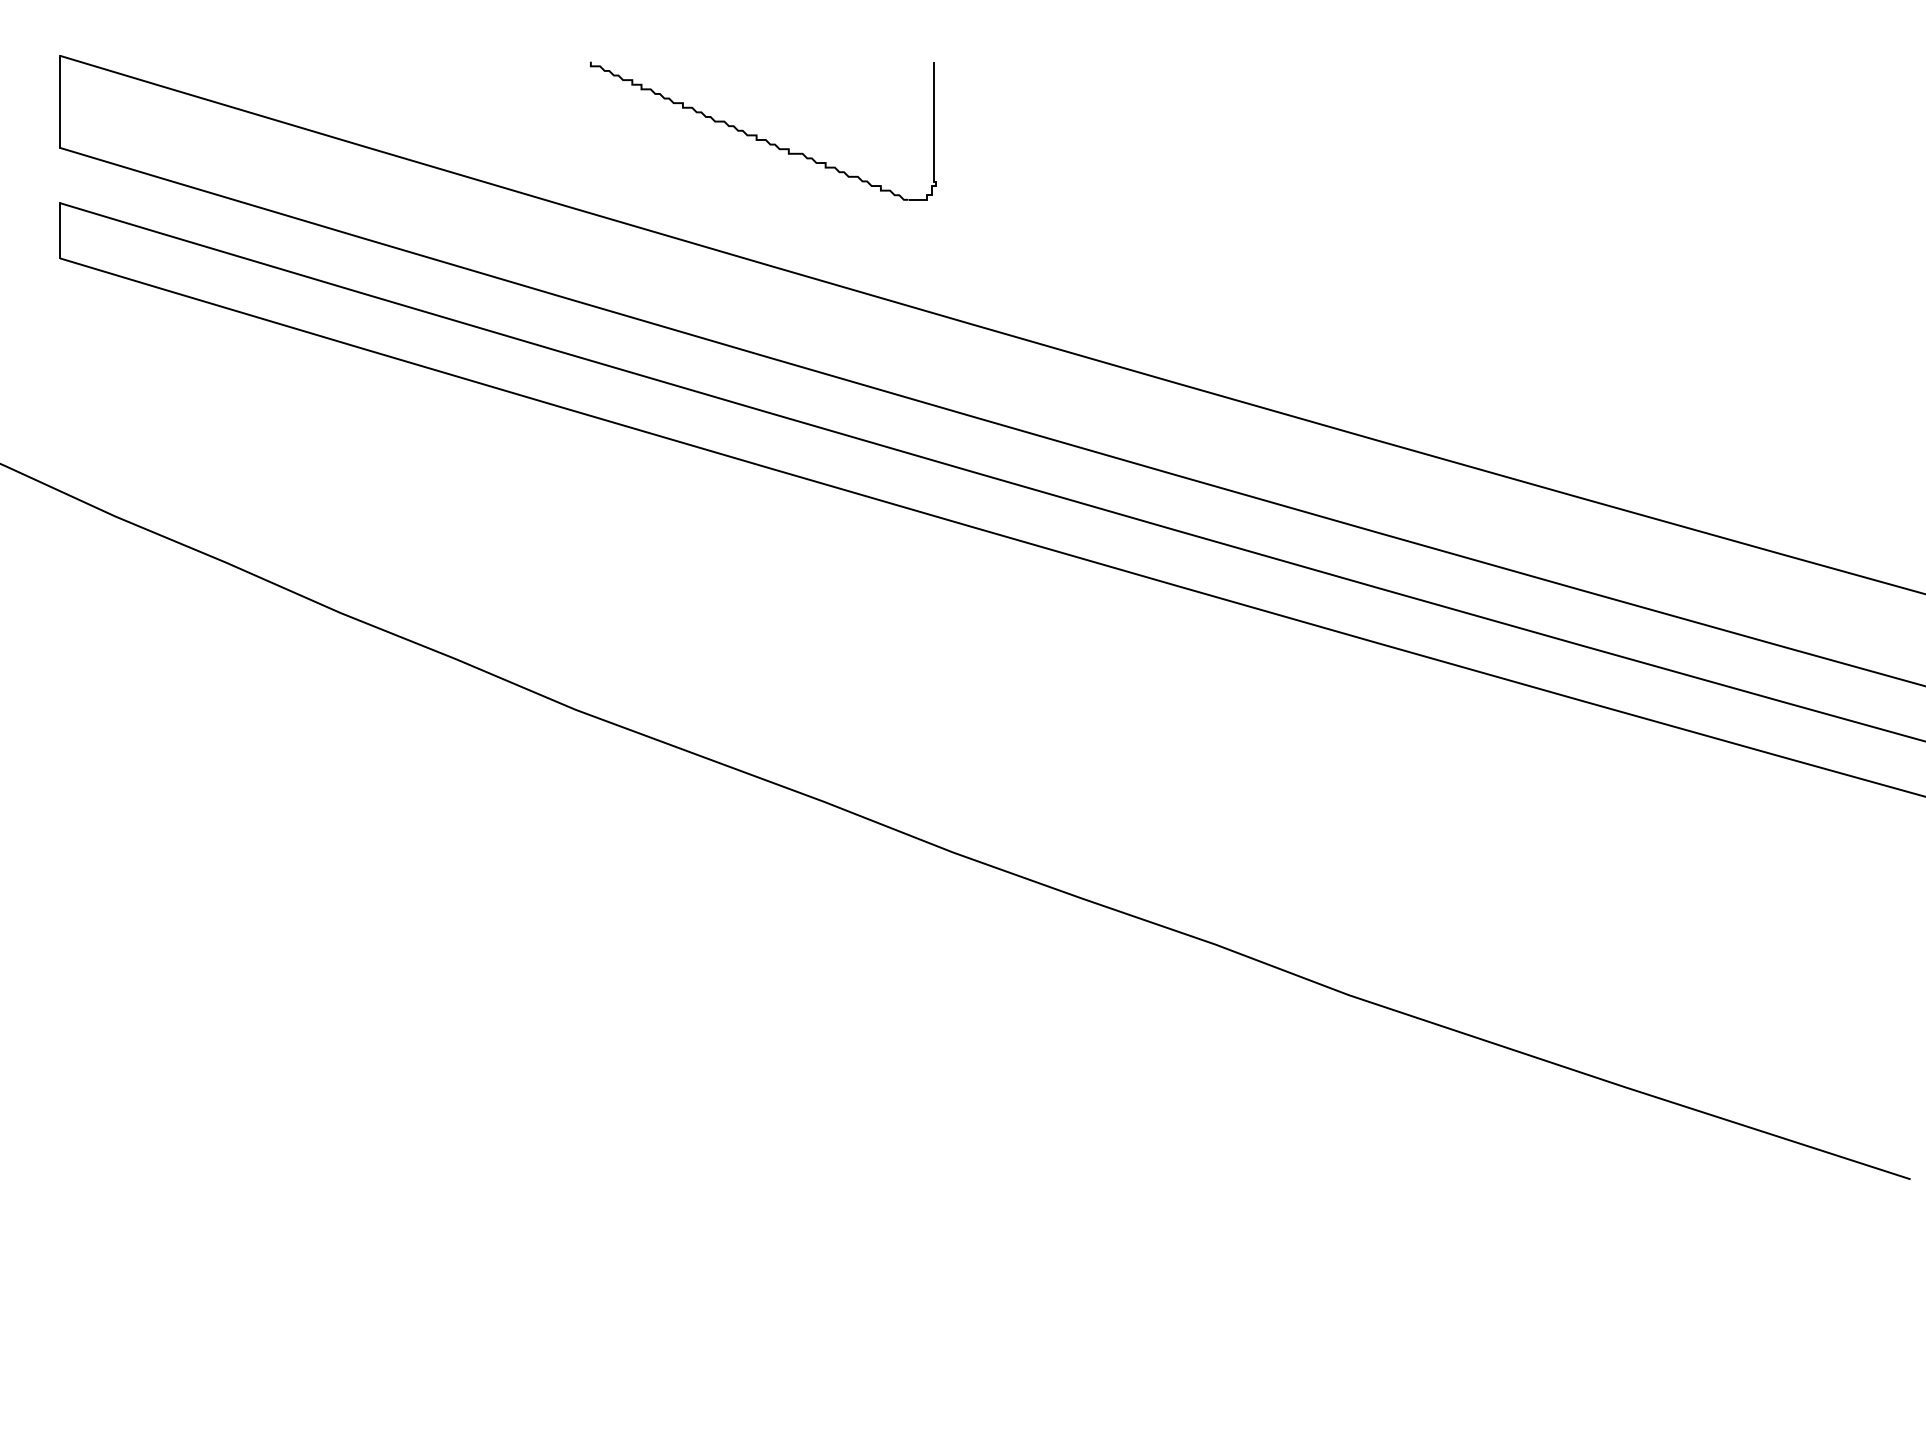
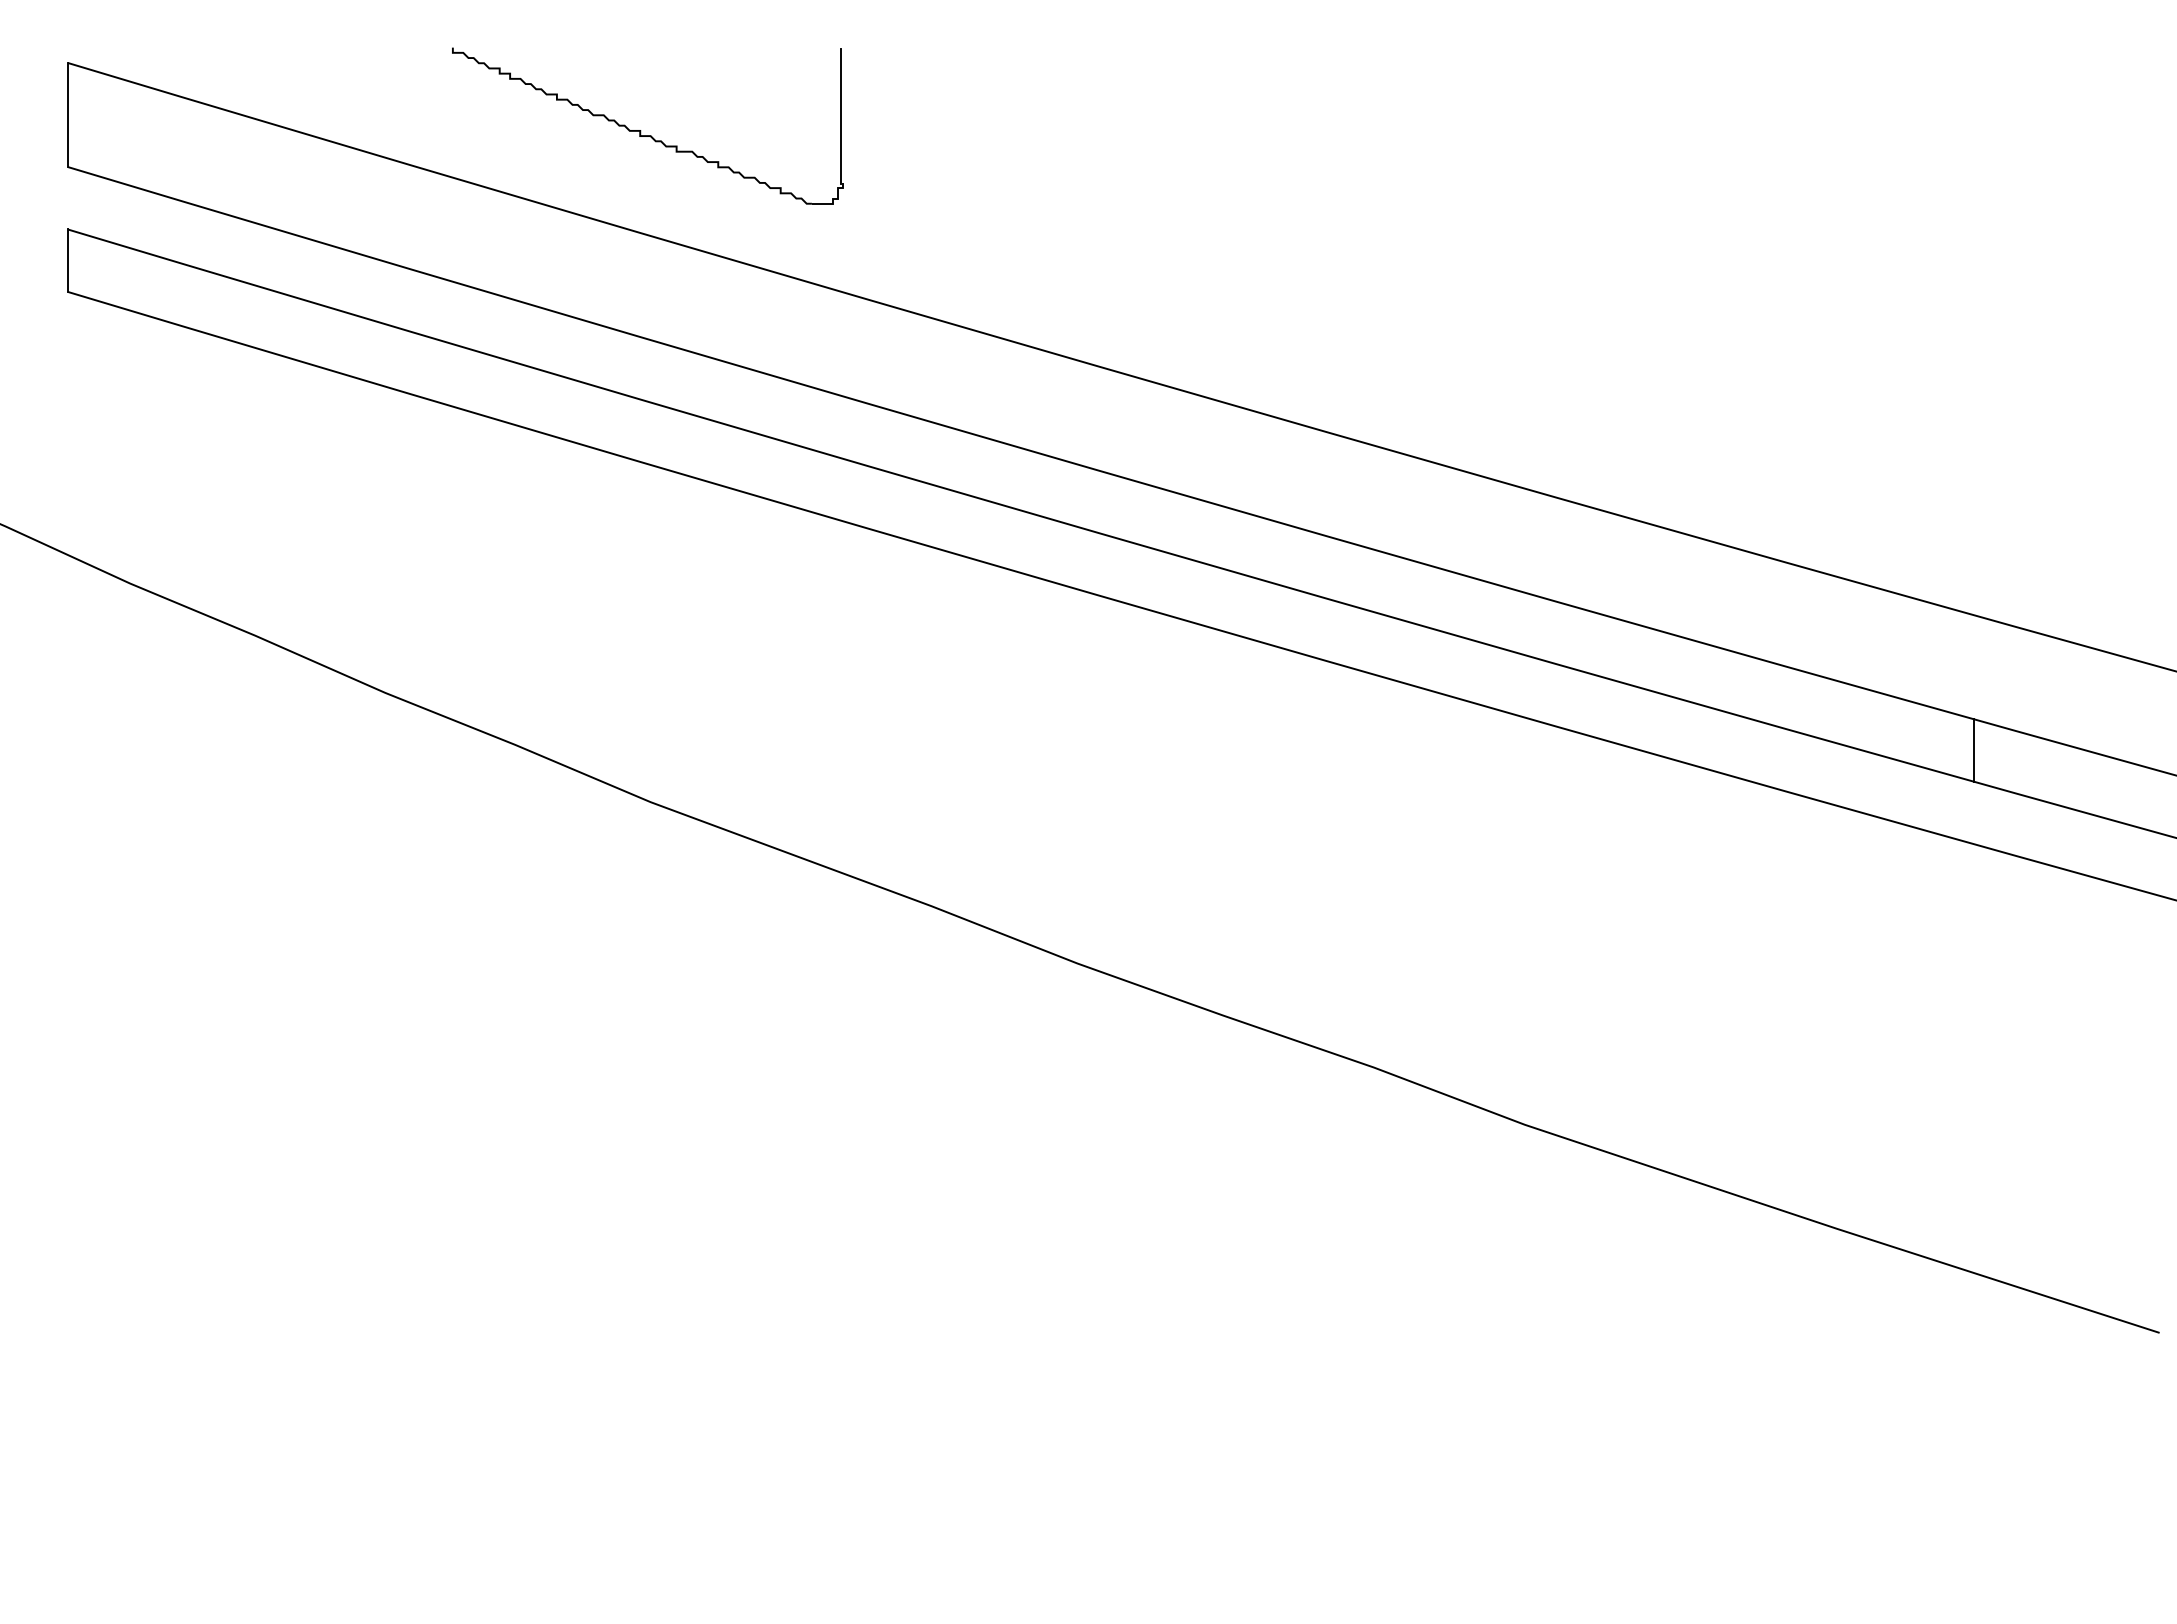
part: (757, 135) -> (641, 130), moved
line: (1746, 664) -> (1974, 750), added

